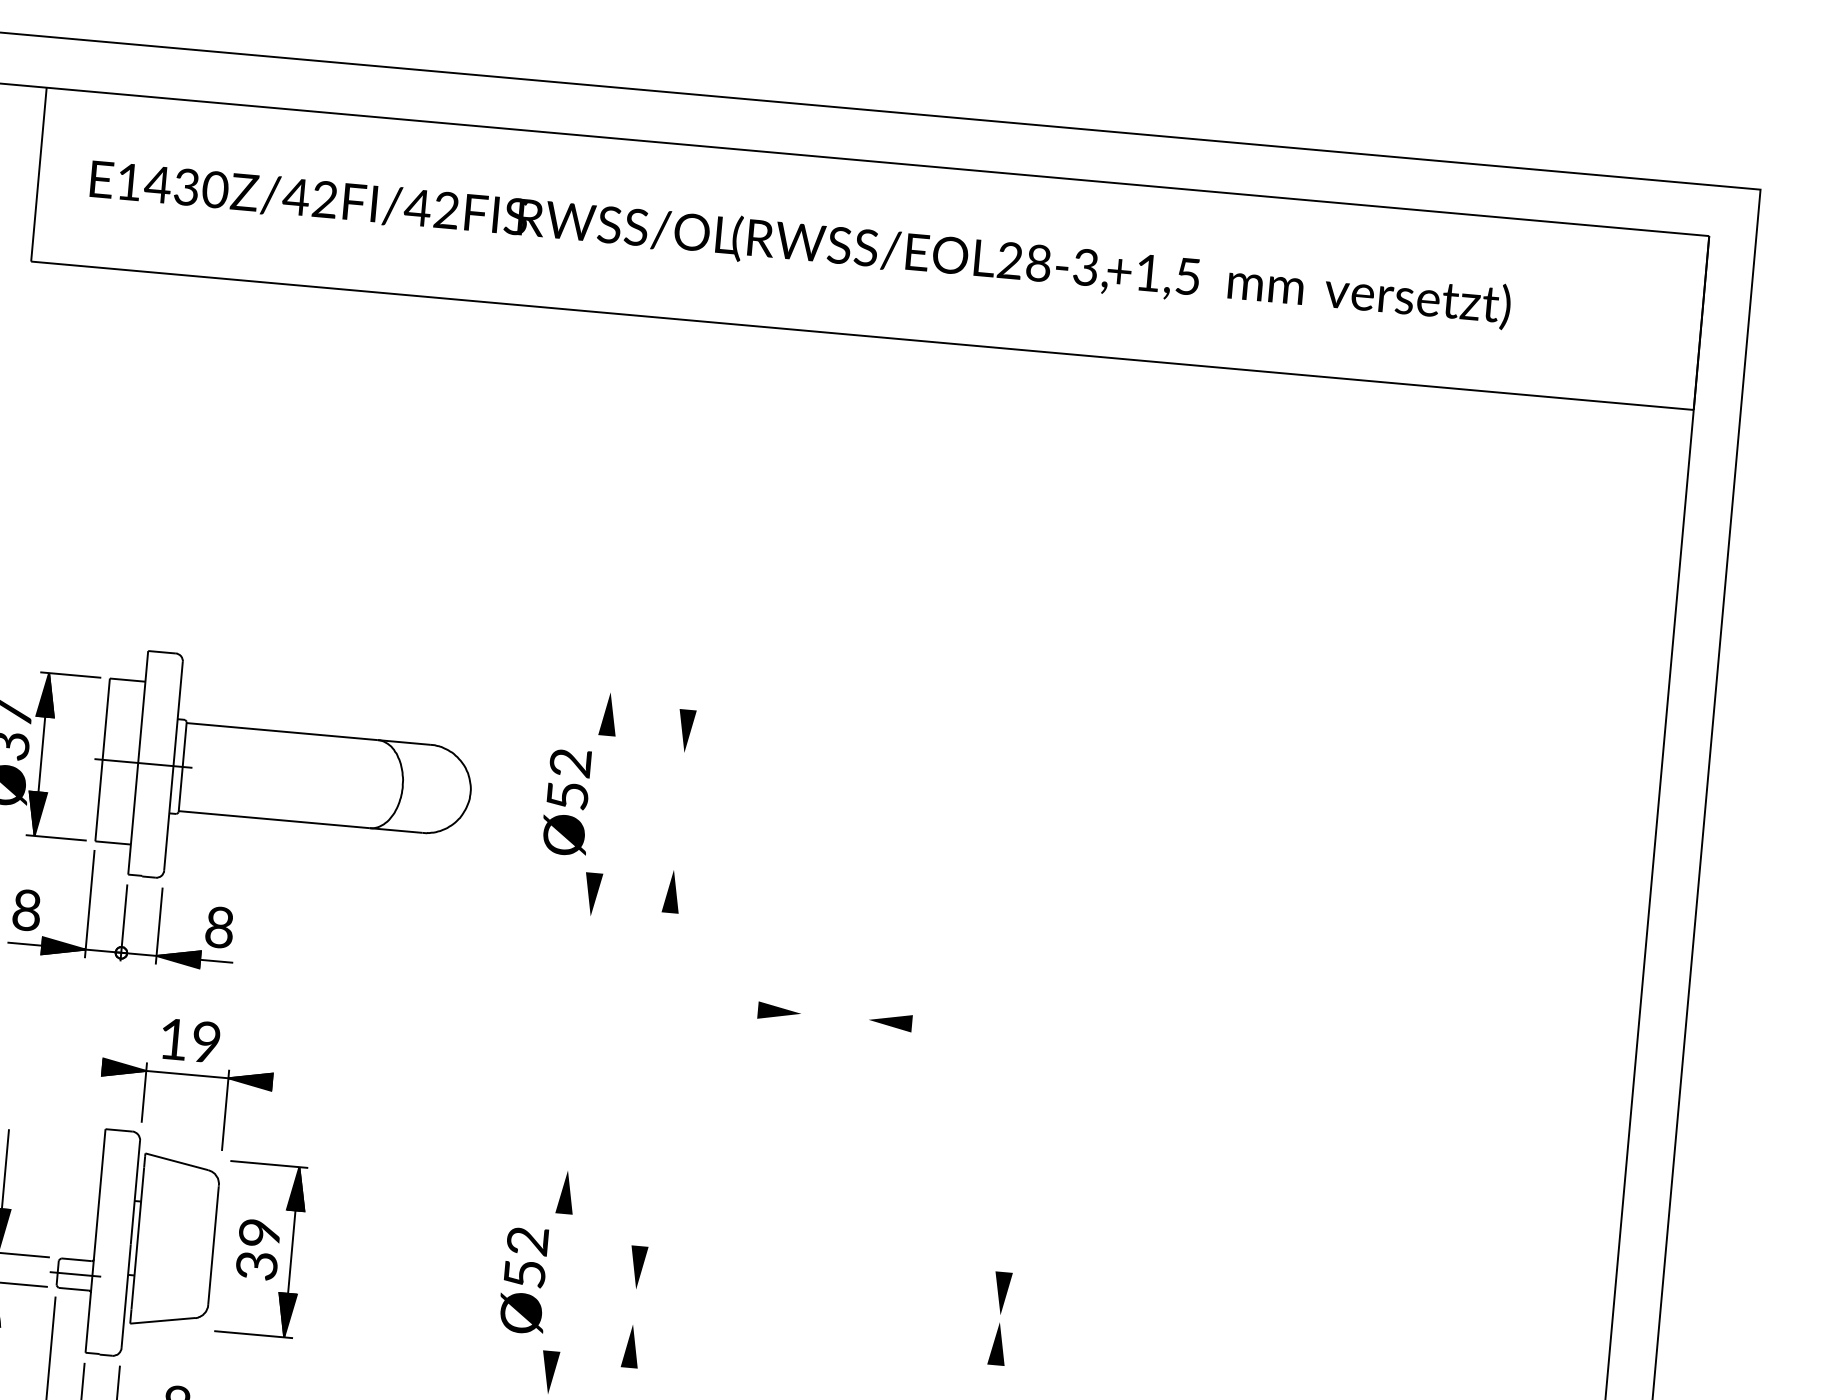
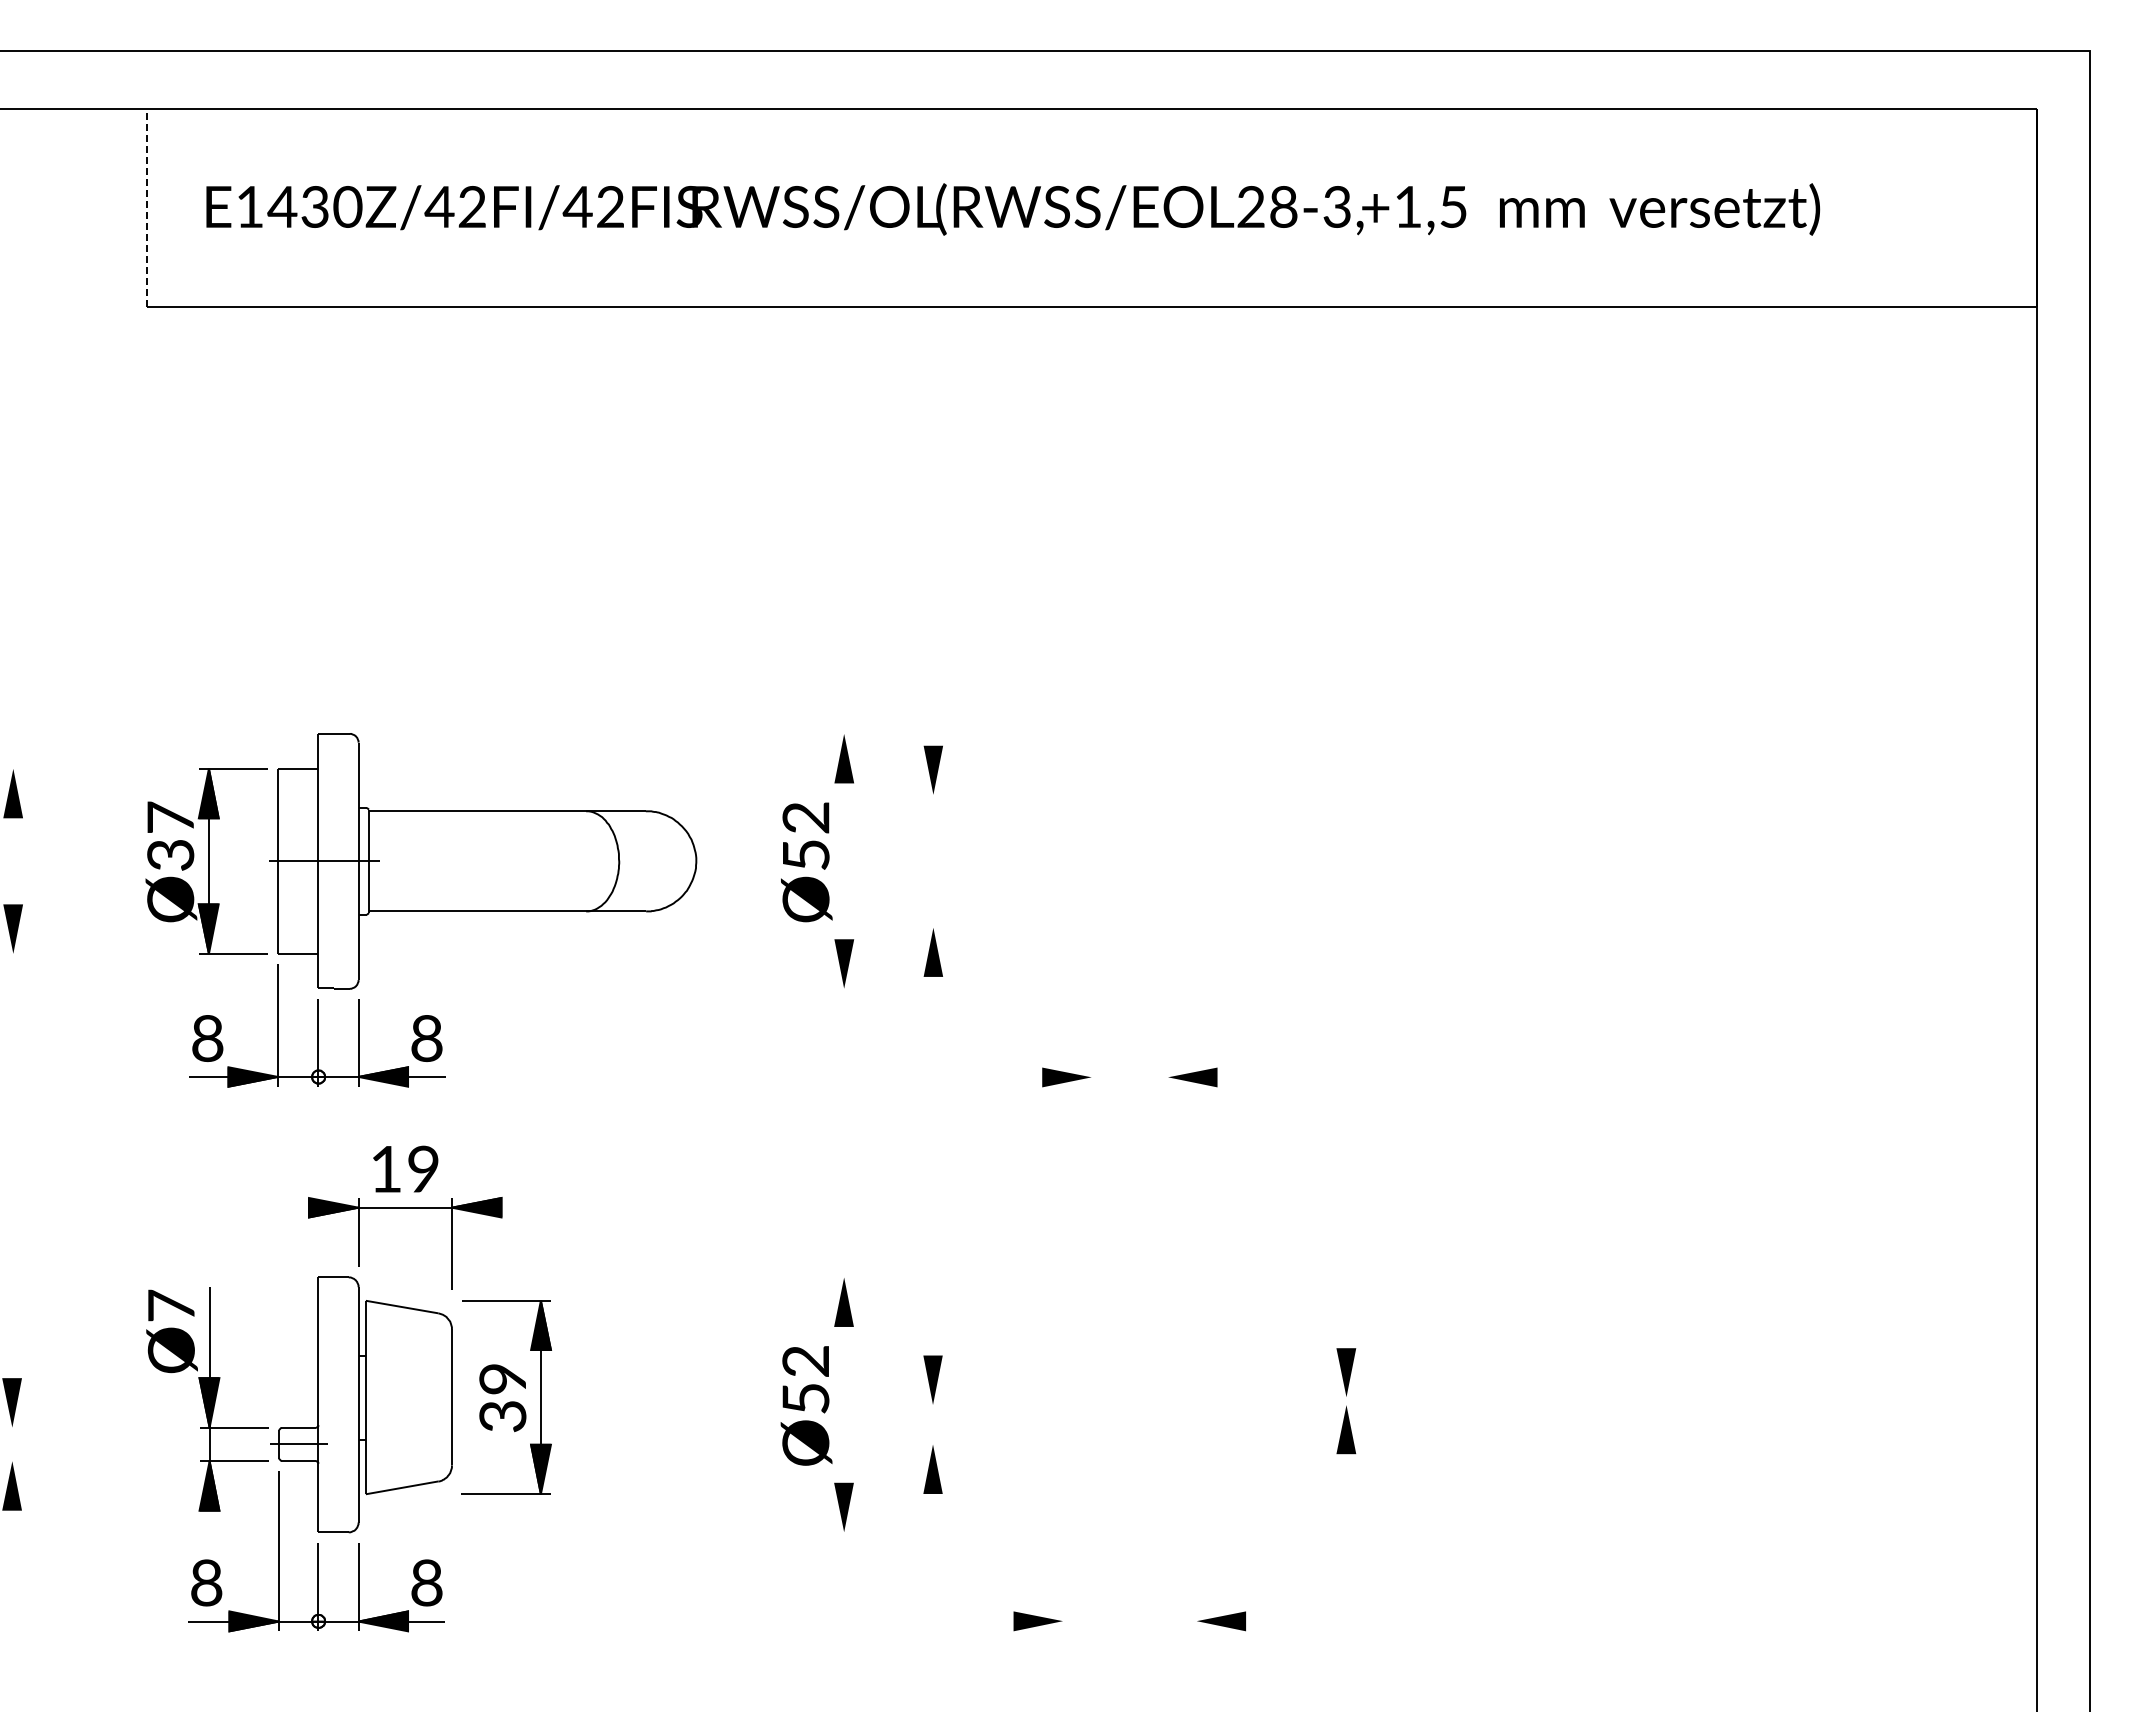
line: (39, 174) -> (147, 207), solid -> dashed

